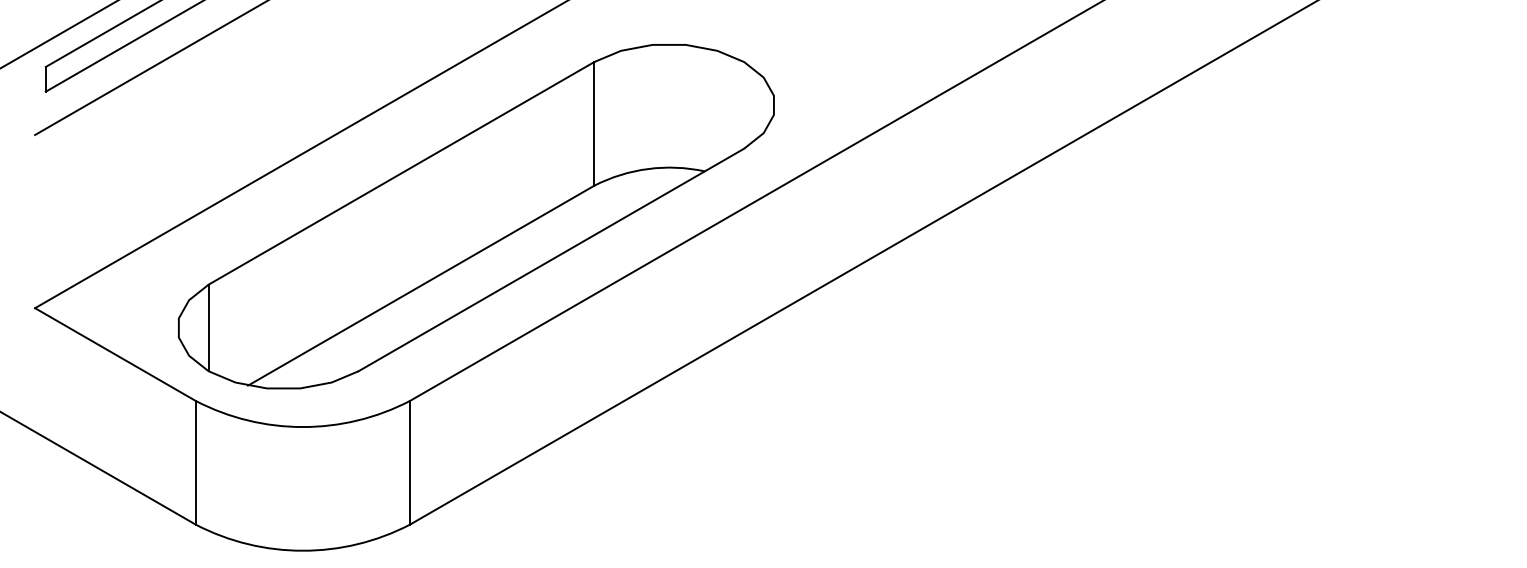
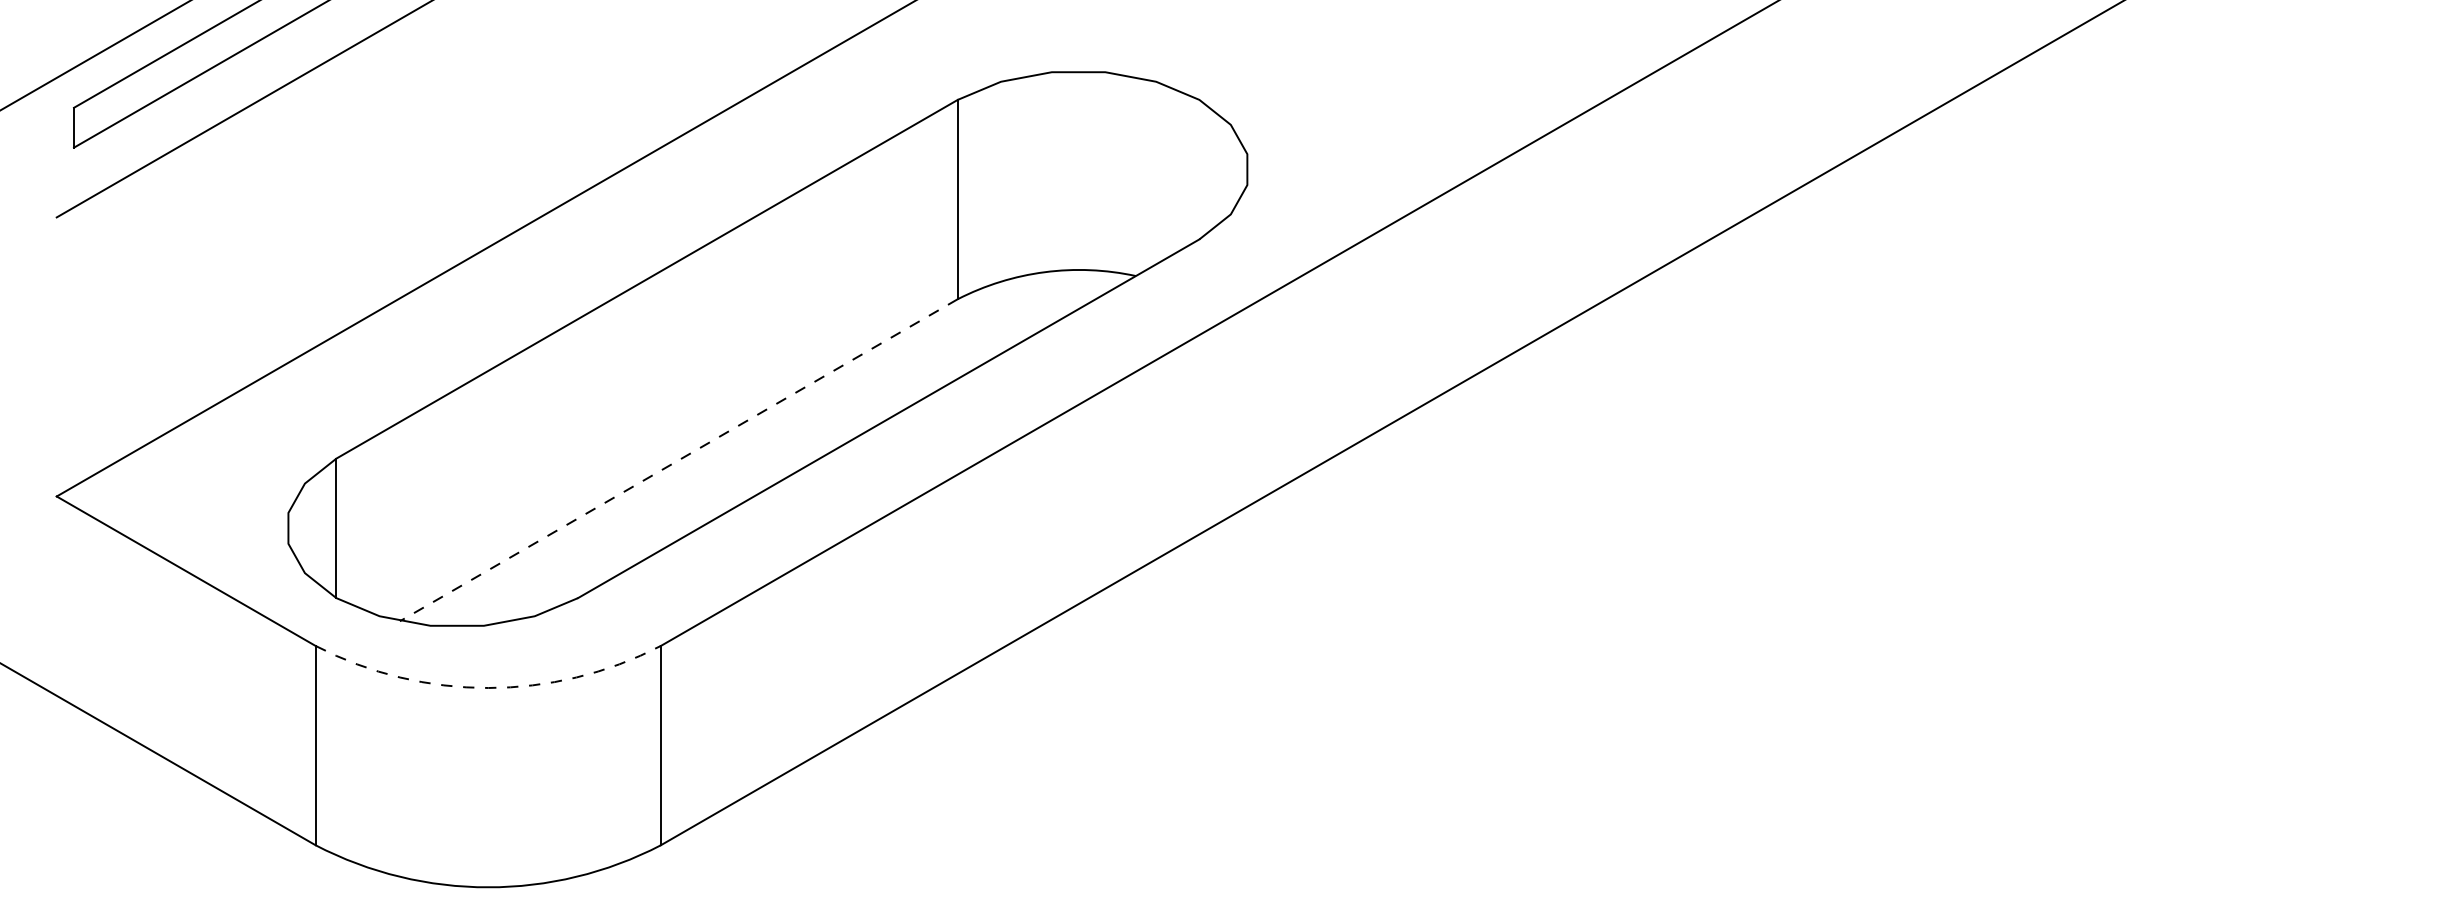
line: (421, 285) -> (679, 459), solid -> dashed
arc: (302, 427) -> (487, 688), solid -> dashed

